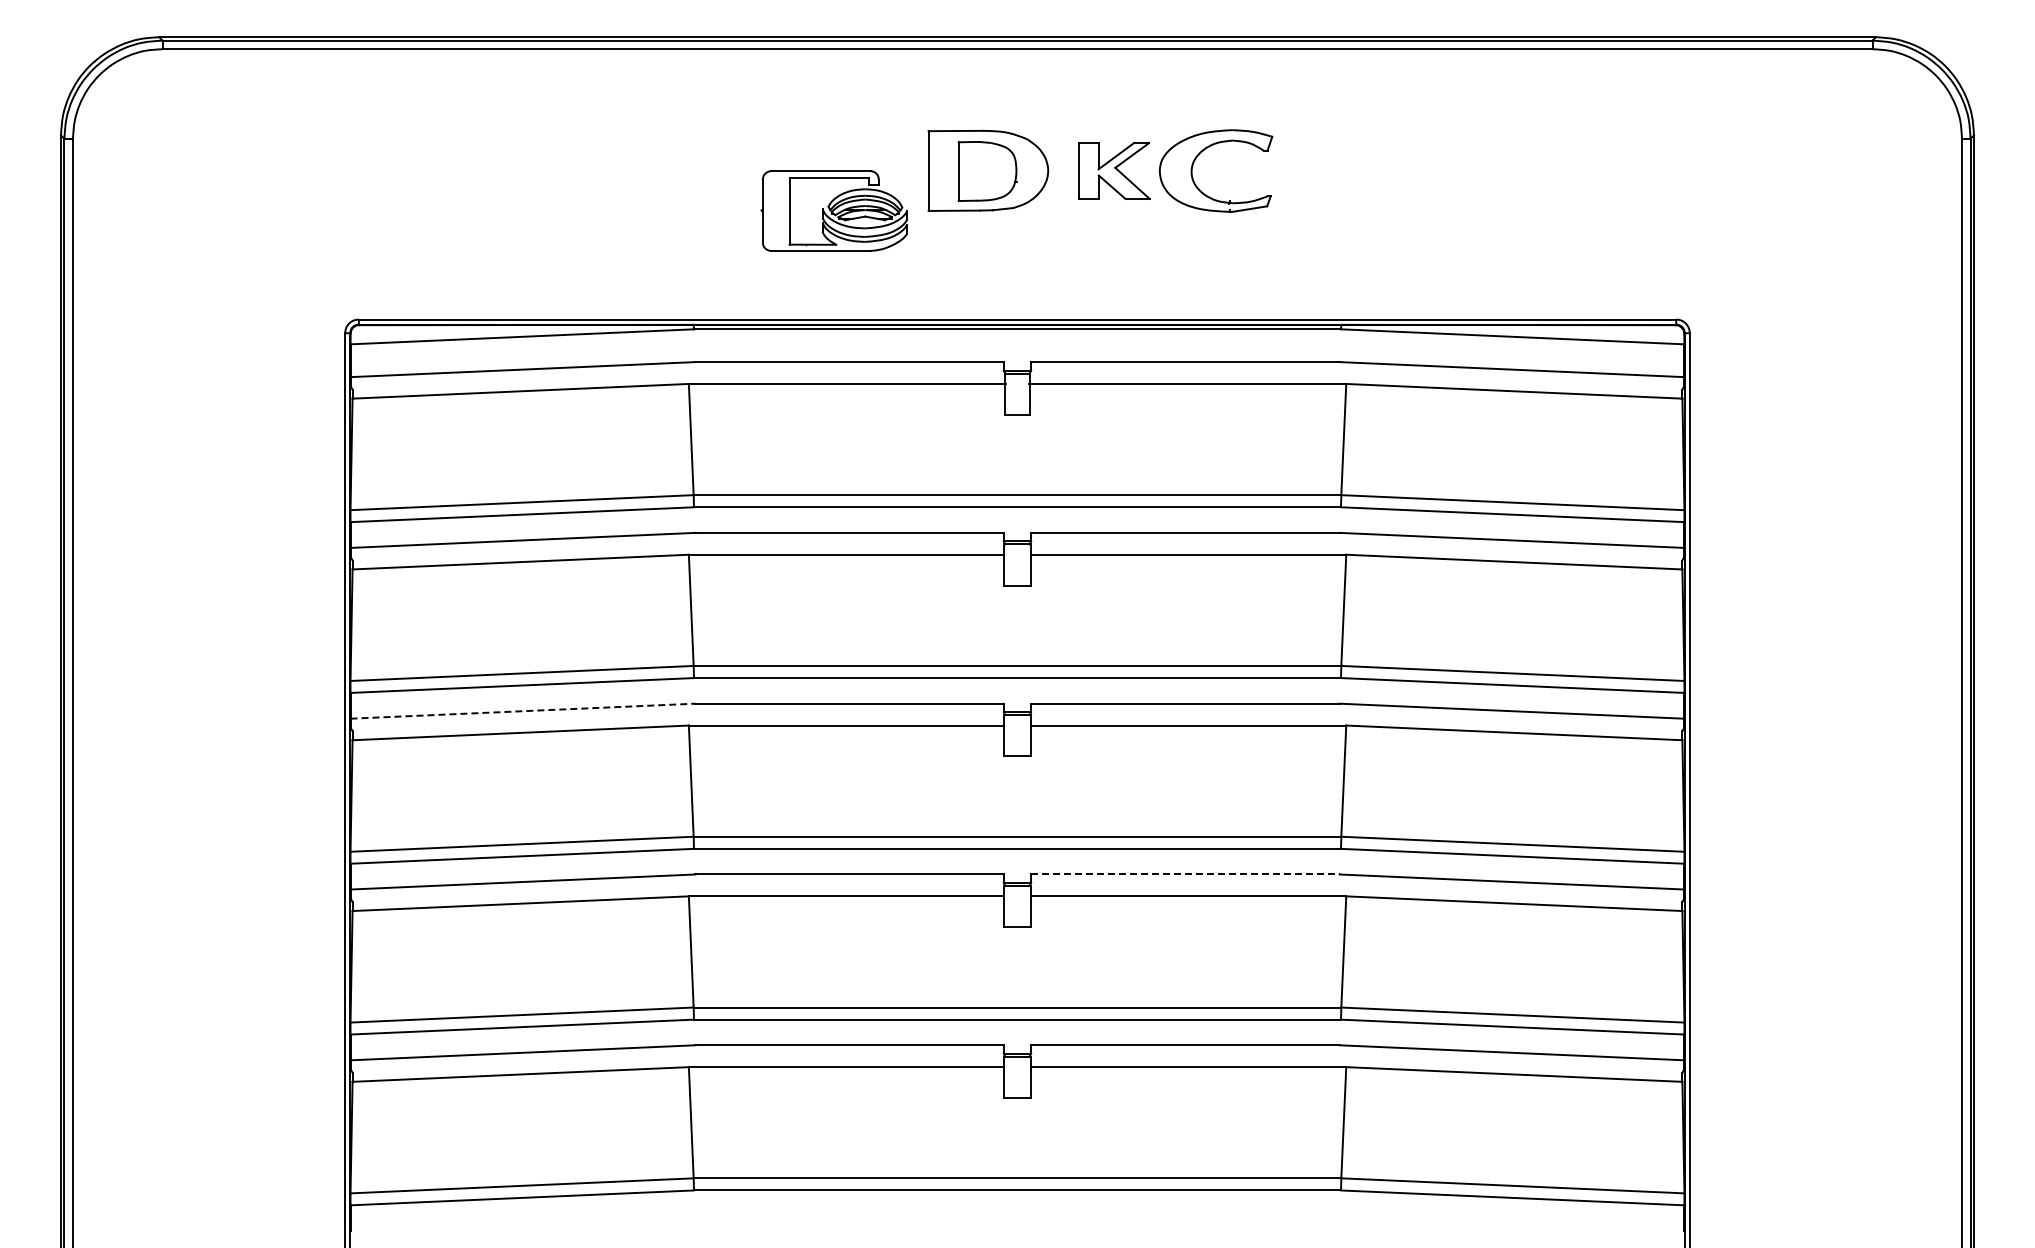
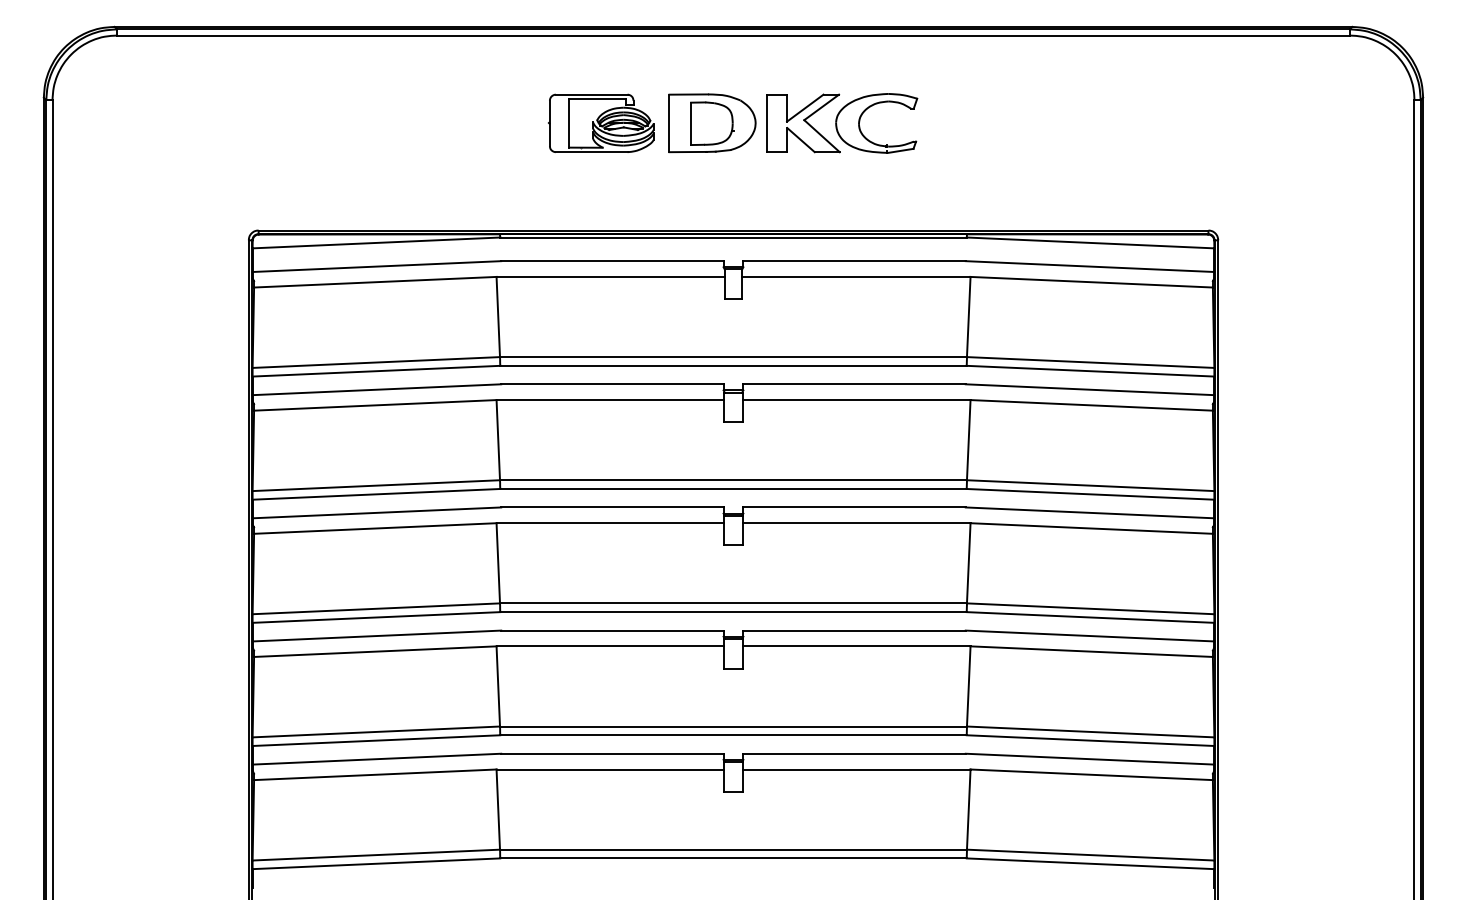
part: (1114, 170) -> (803, 123), size x1.43
part: (833, 210) -> (600, 123), moved
line: (522, 711) -> (376, 513), dashed -> solid
line: (1185, 874) -> (854, 630), dashed -> solid

